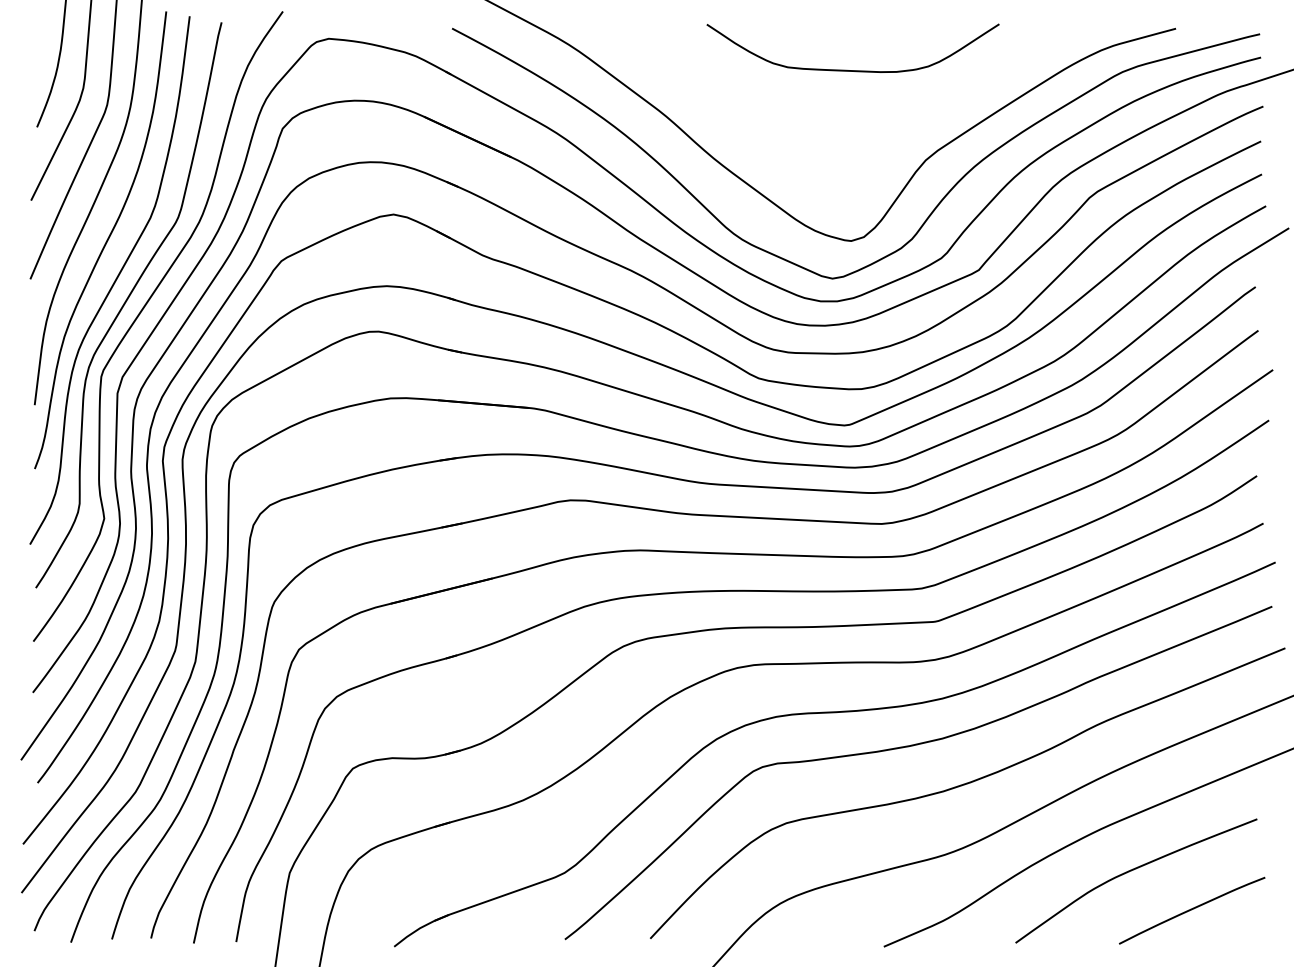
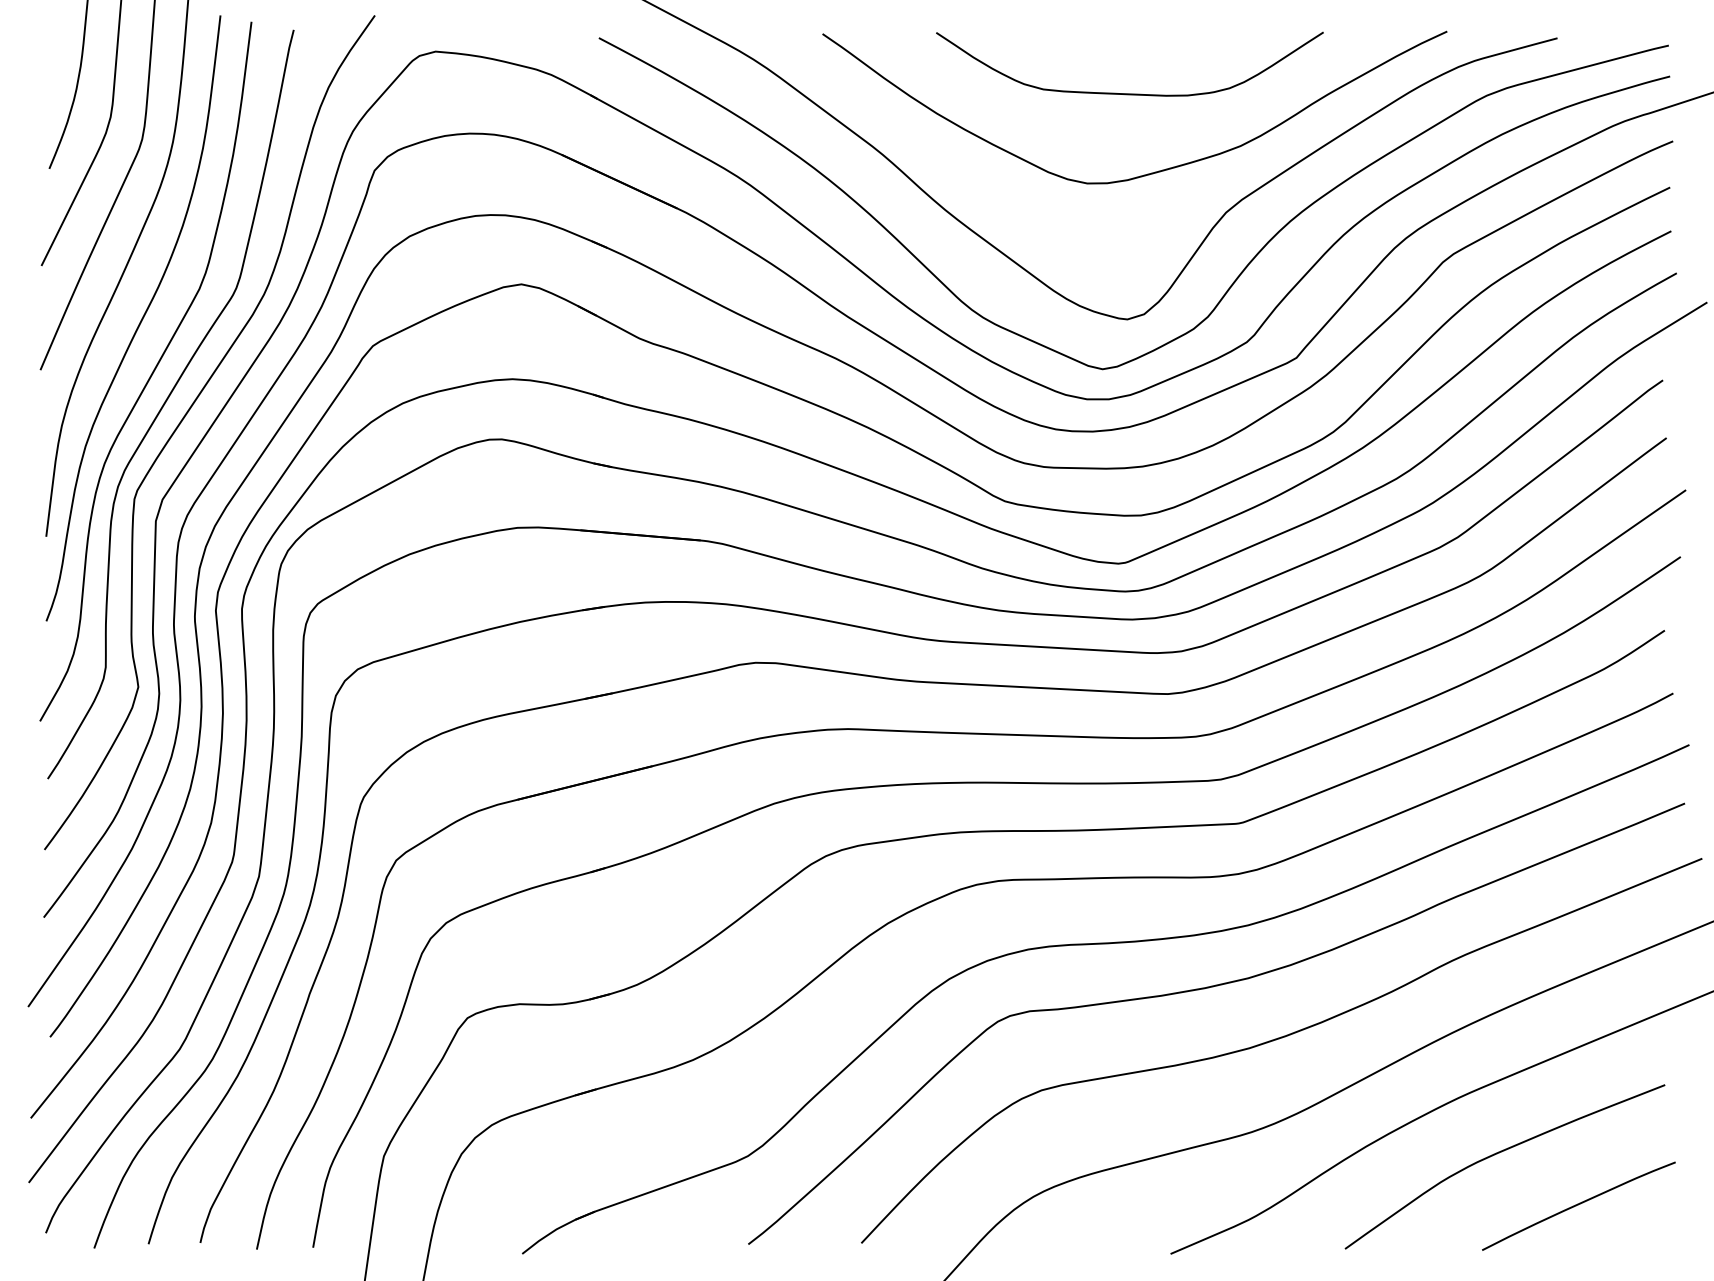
curve: (869, 130) -> (1151, 172), added

